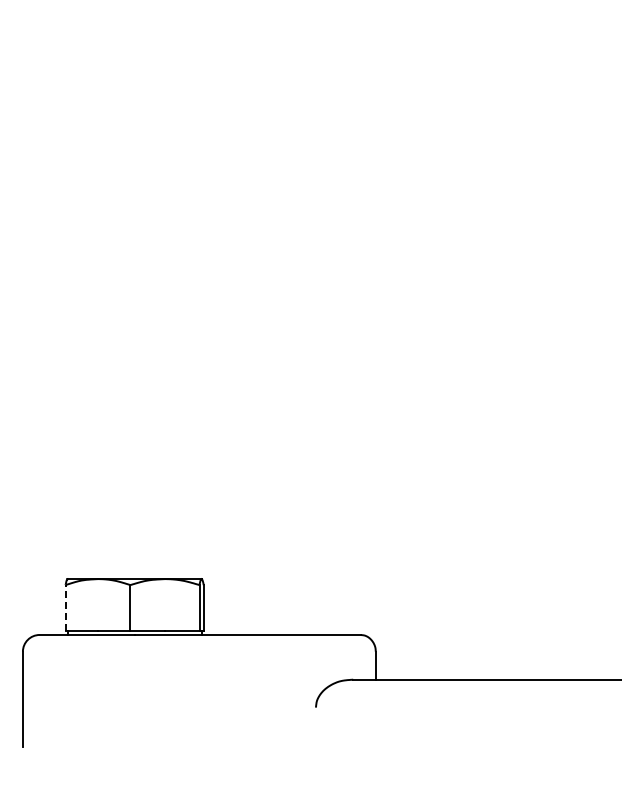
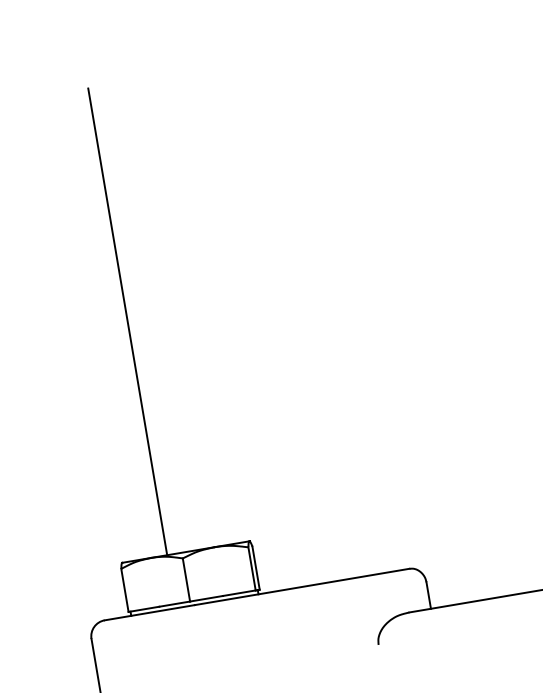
line: (114, 333) -> (127, 322), added
line: (65, 607) -> (124, 590), dashed -> solid

